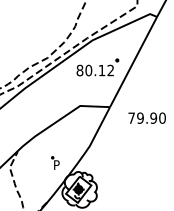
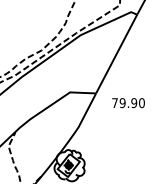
part: (97, 67) -> (85, 58), removed
part: (55, 163) -> (48, 142), removed

